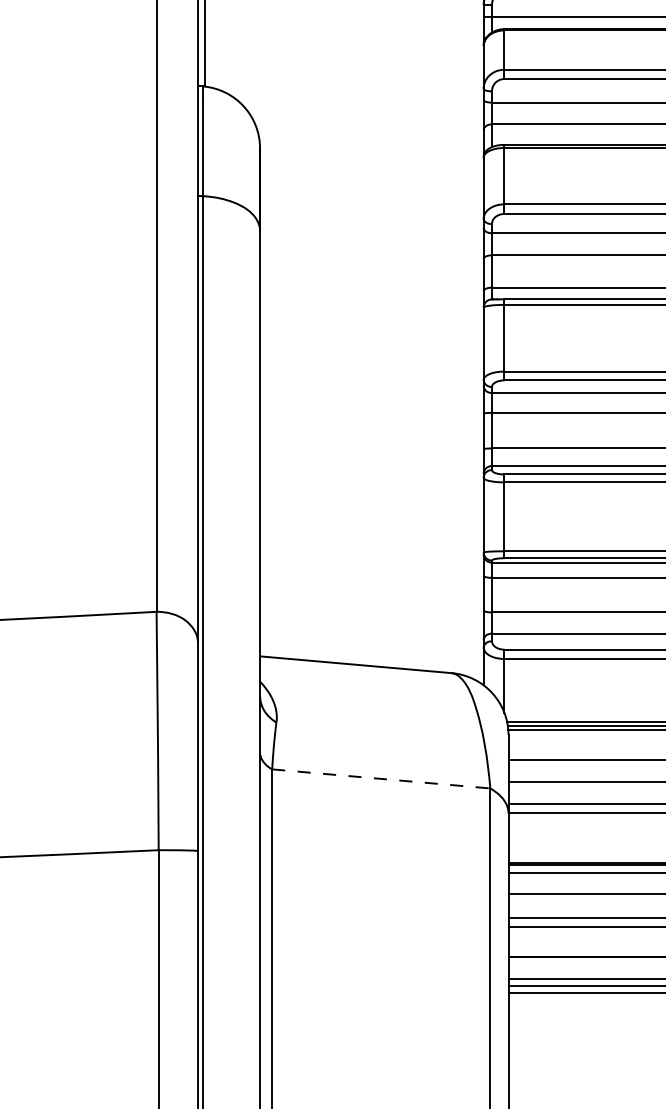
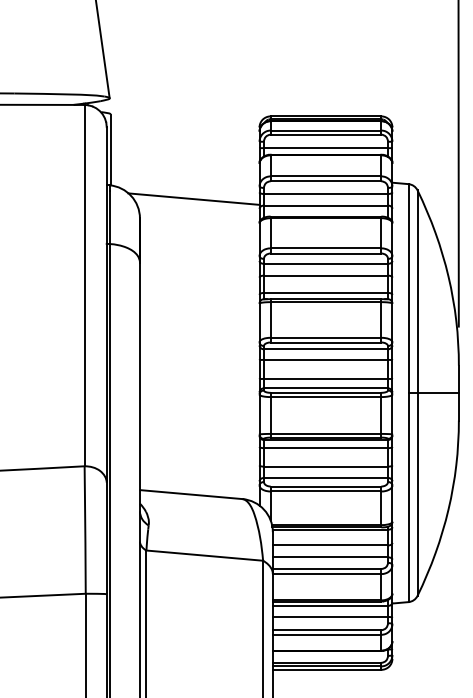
line: (360, 111) -> (193, 198), added
line: (380, 778) -> (204, 555), dashed -> solid

